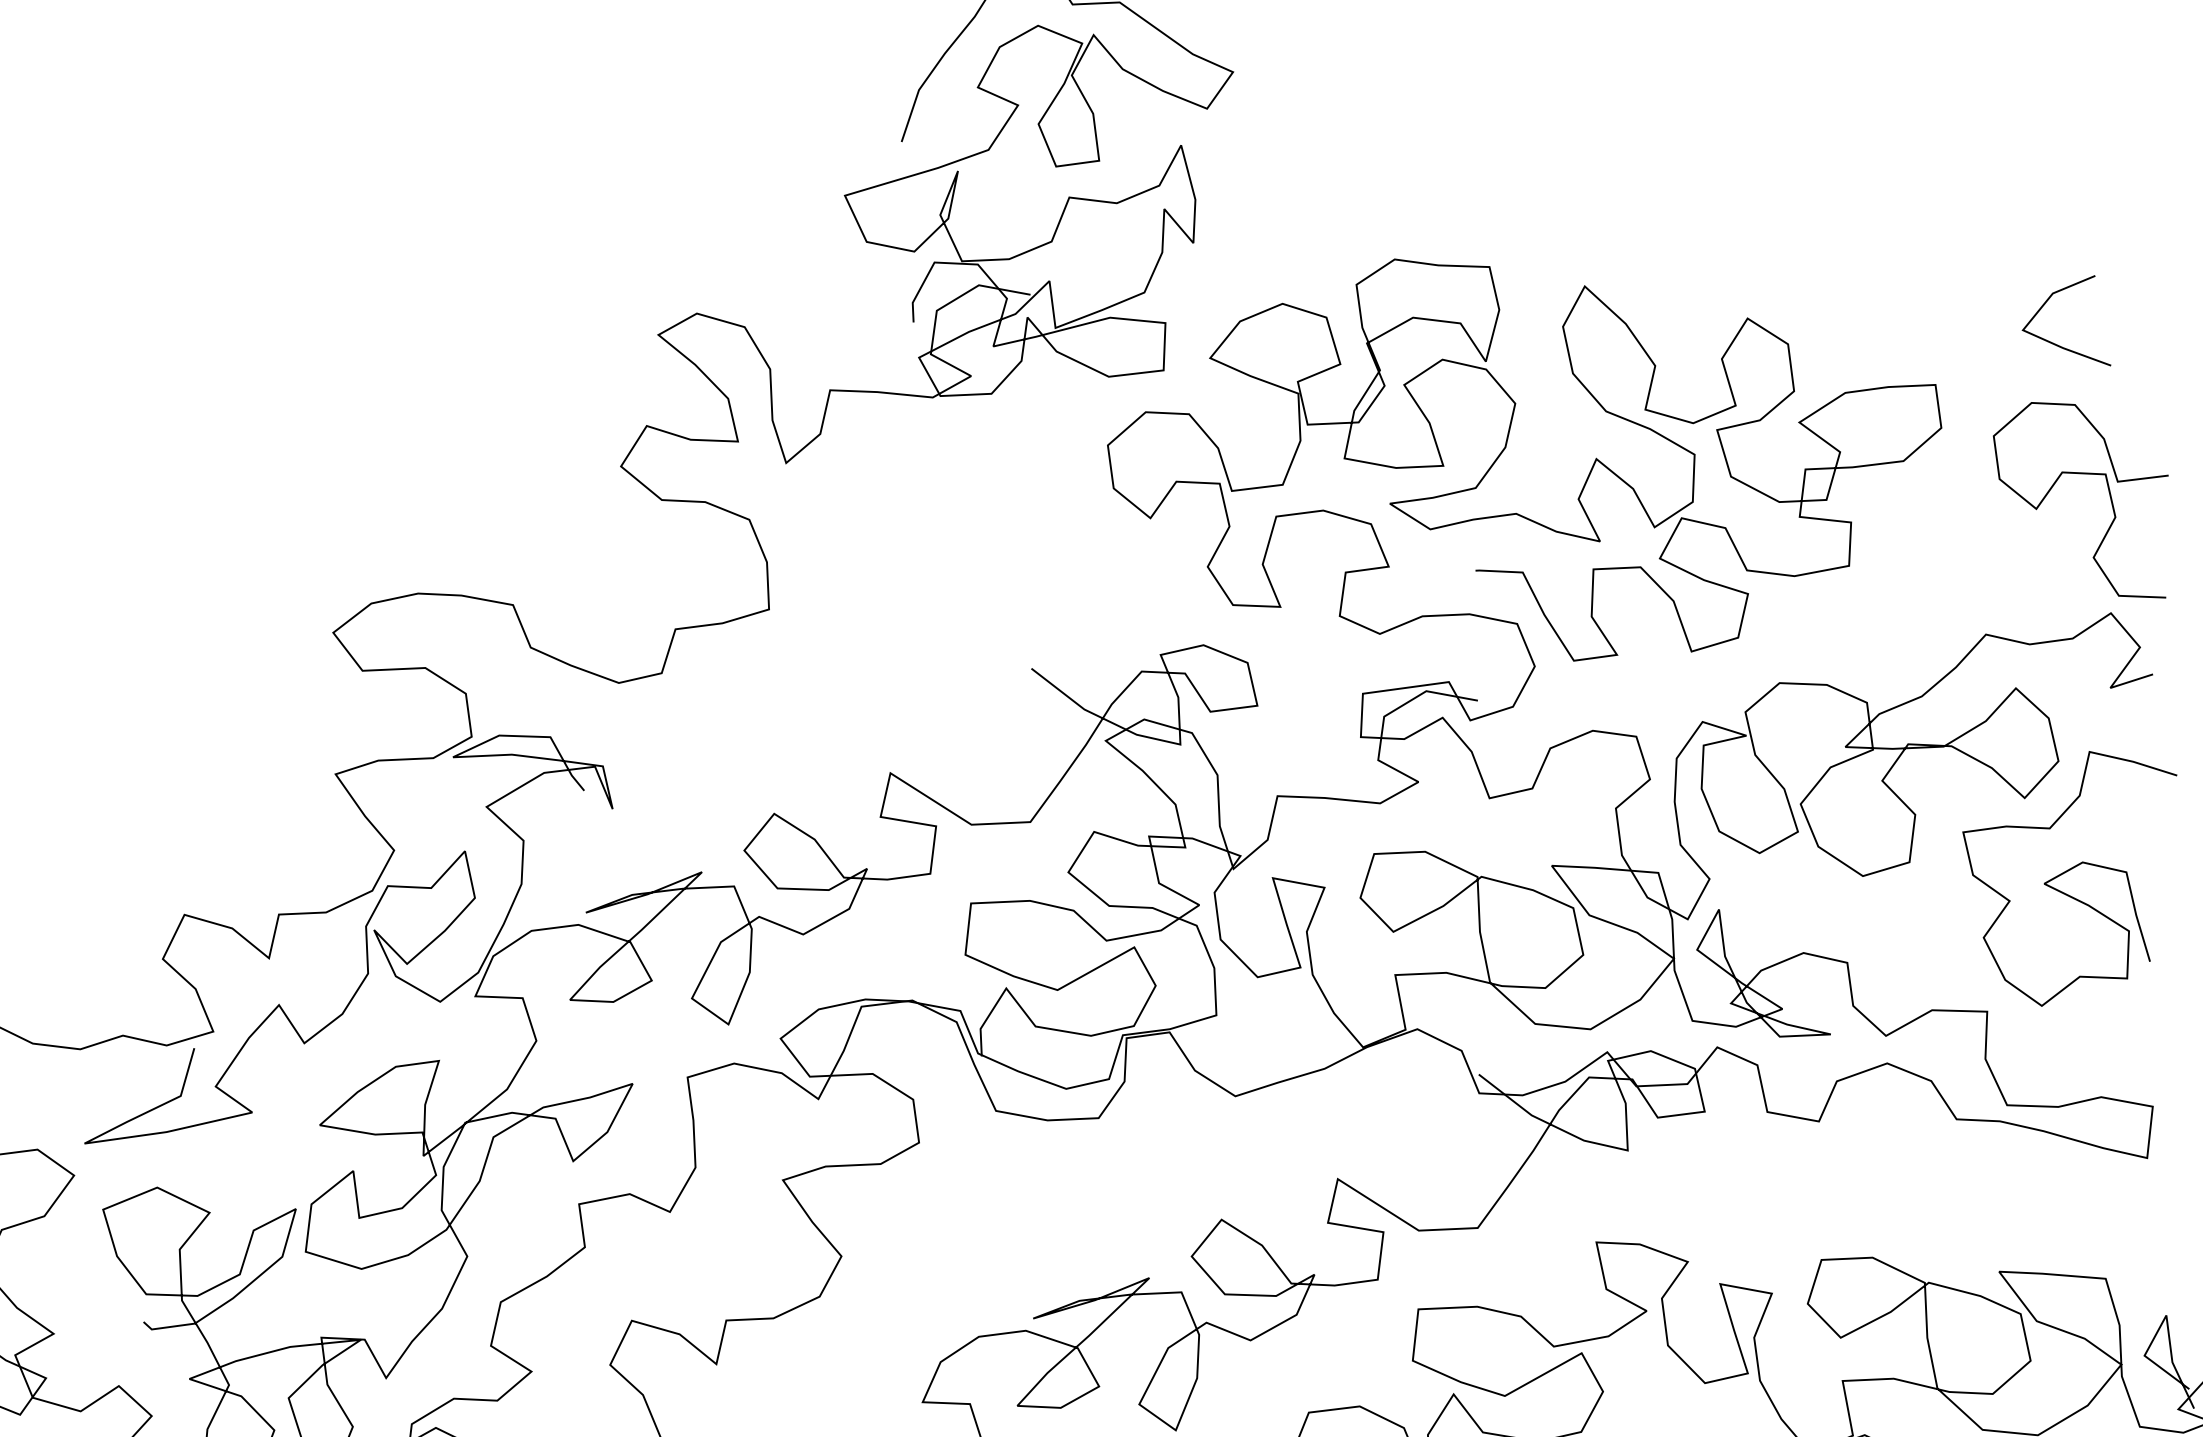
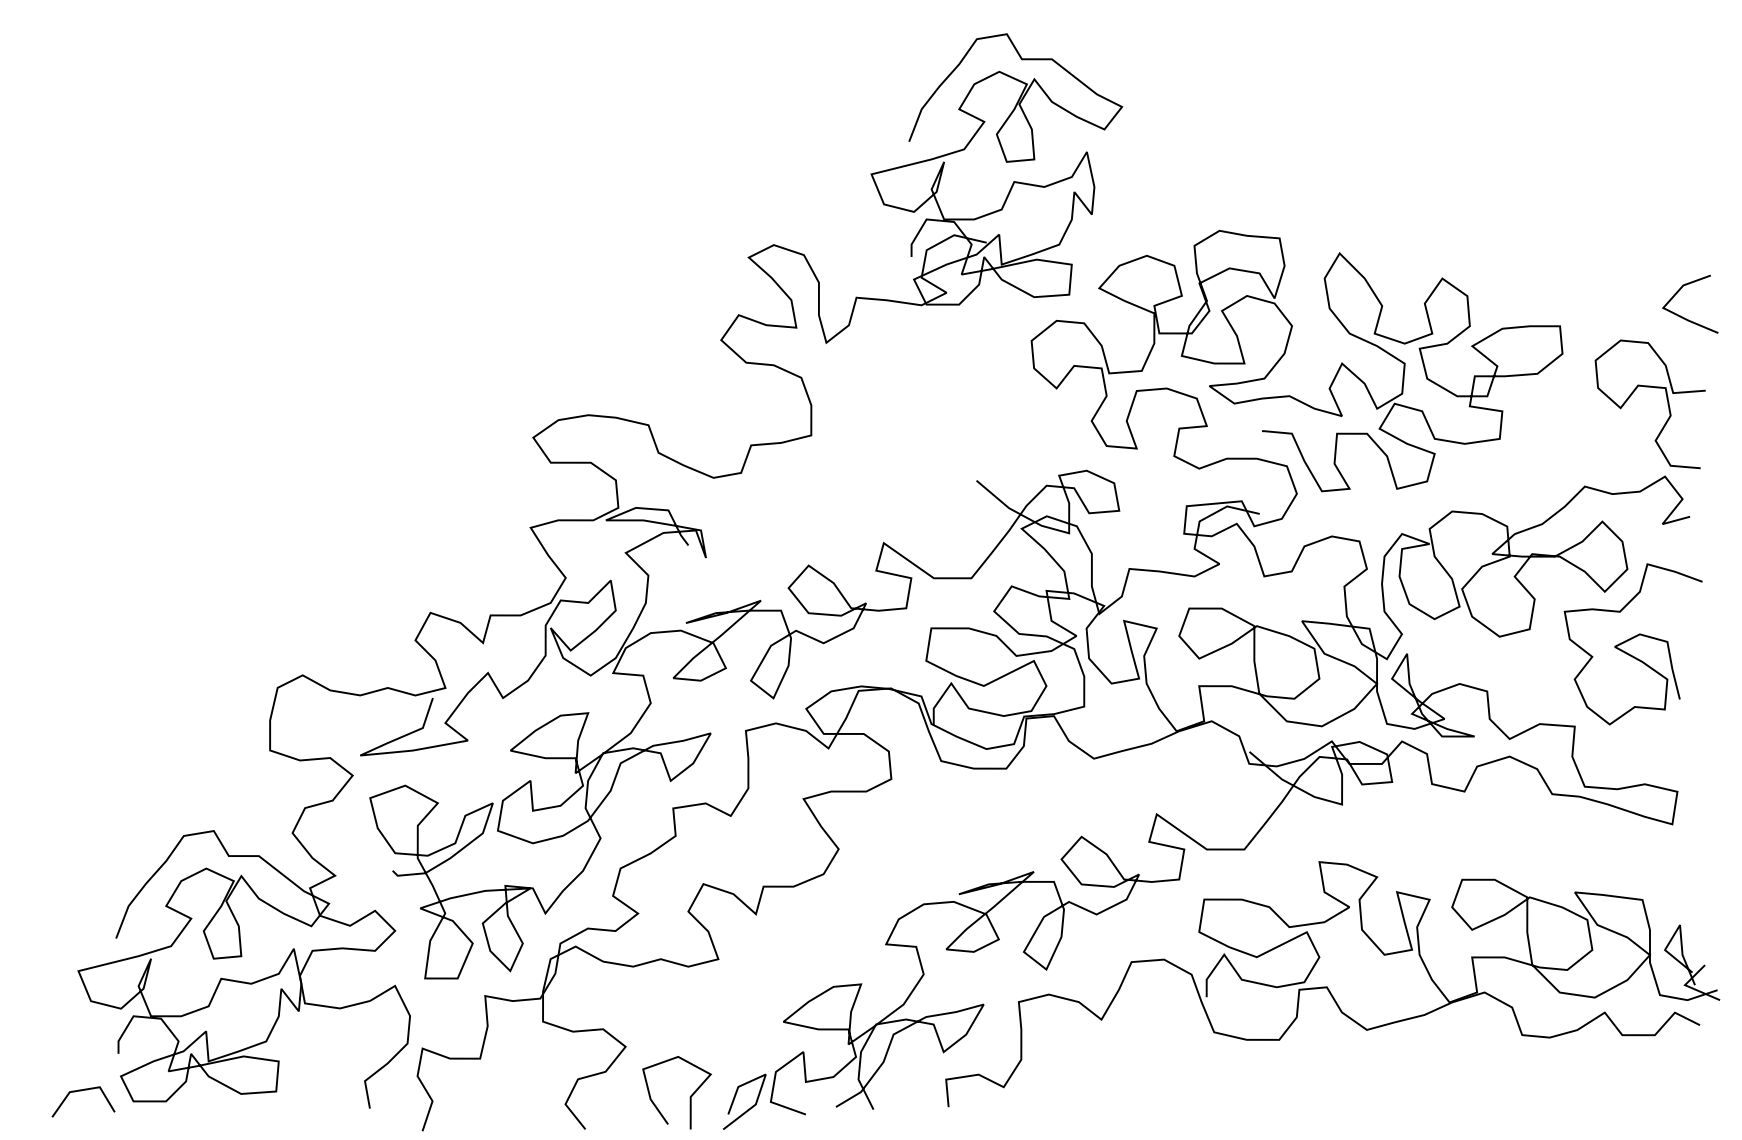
line: (2056, 343) -> (1684, 317), moved

